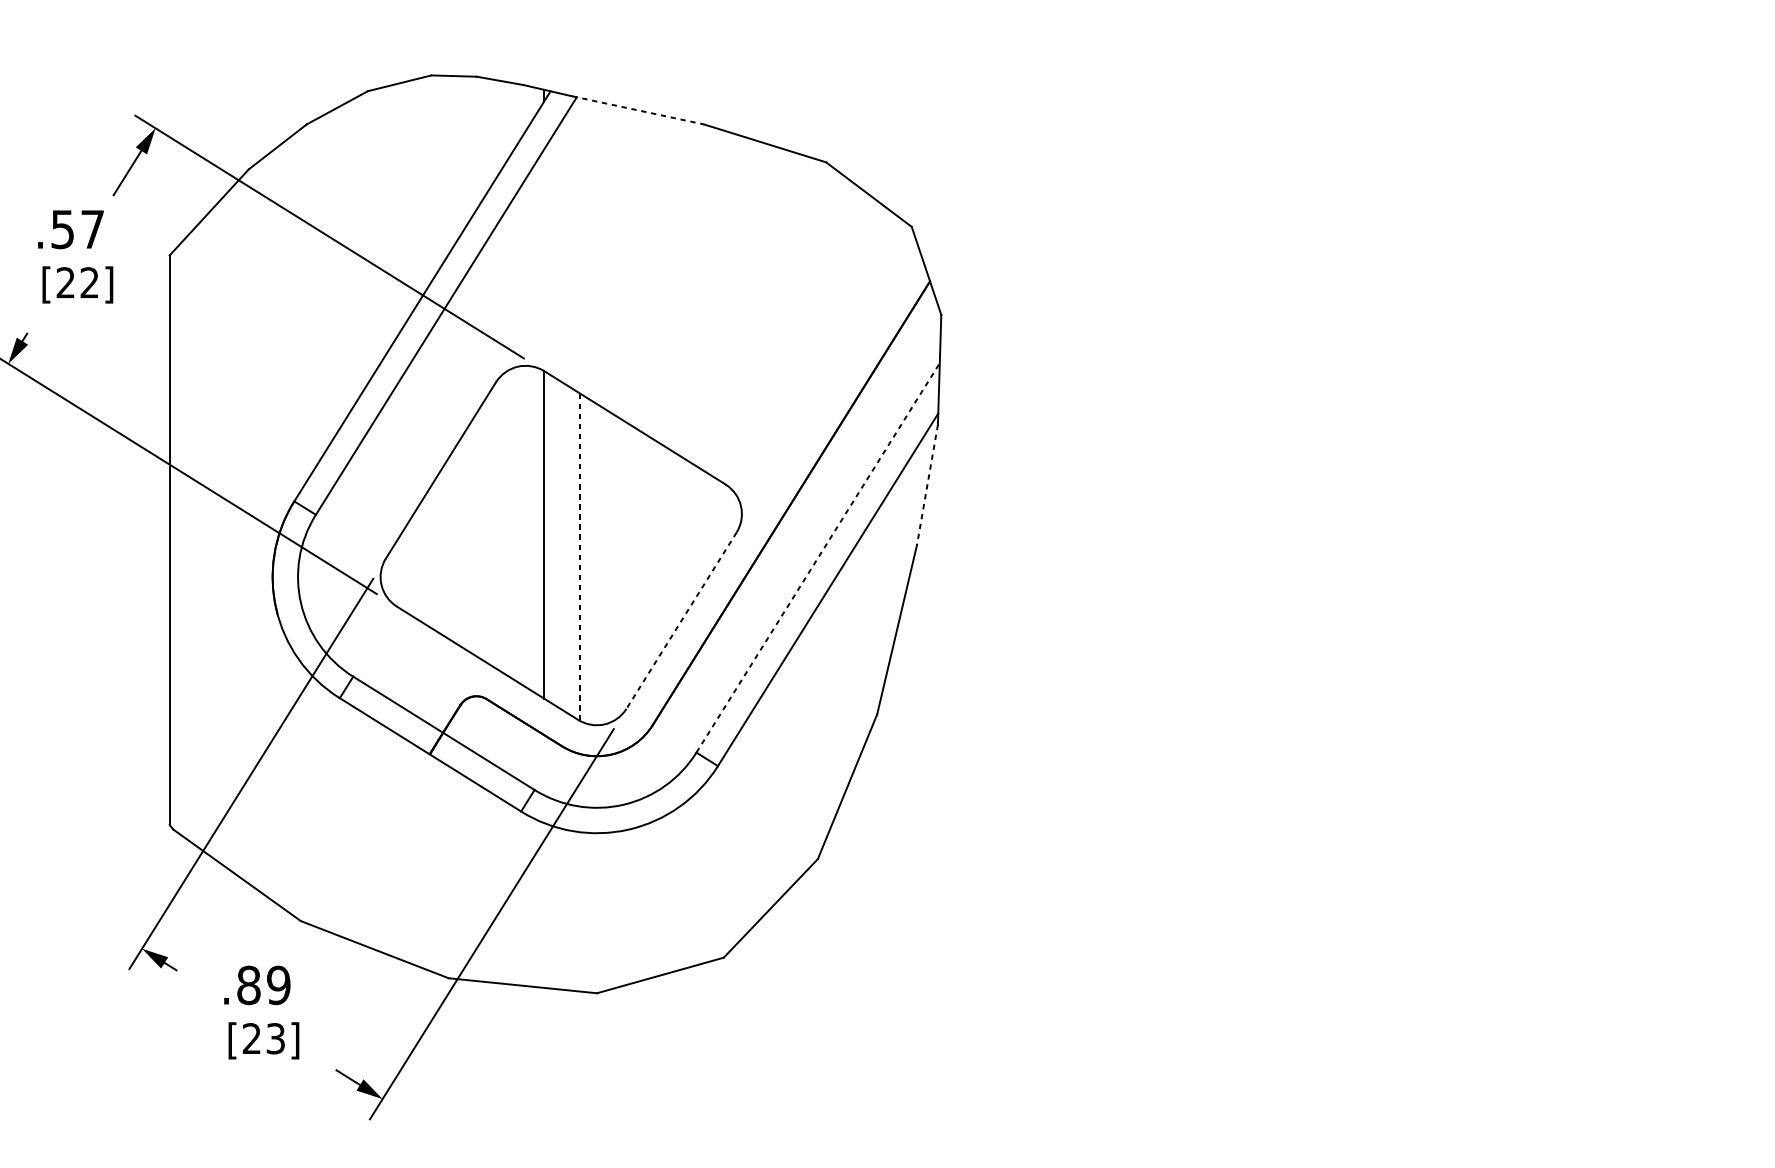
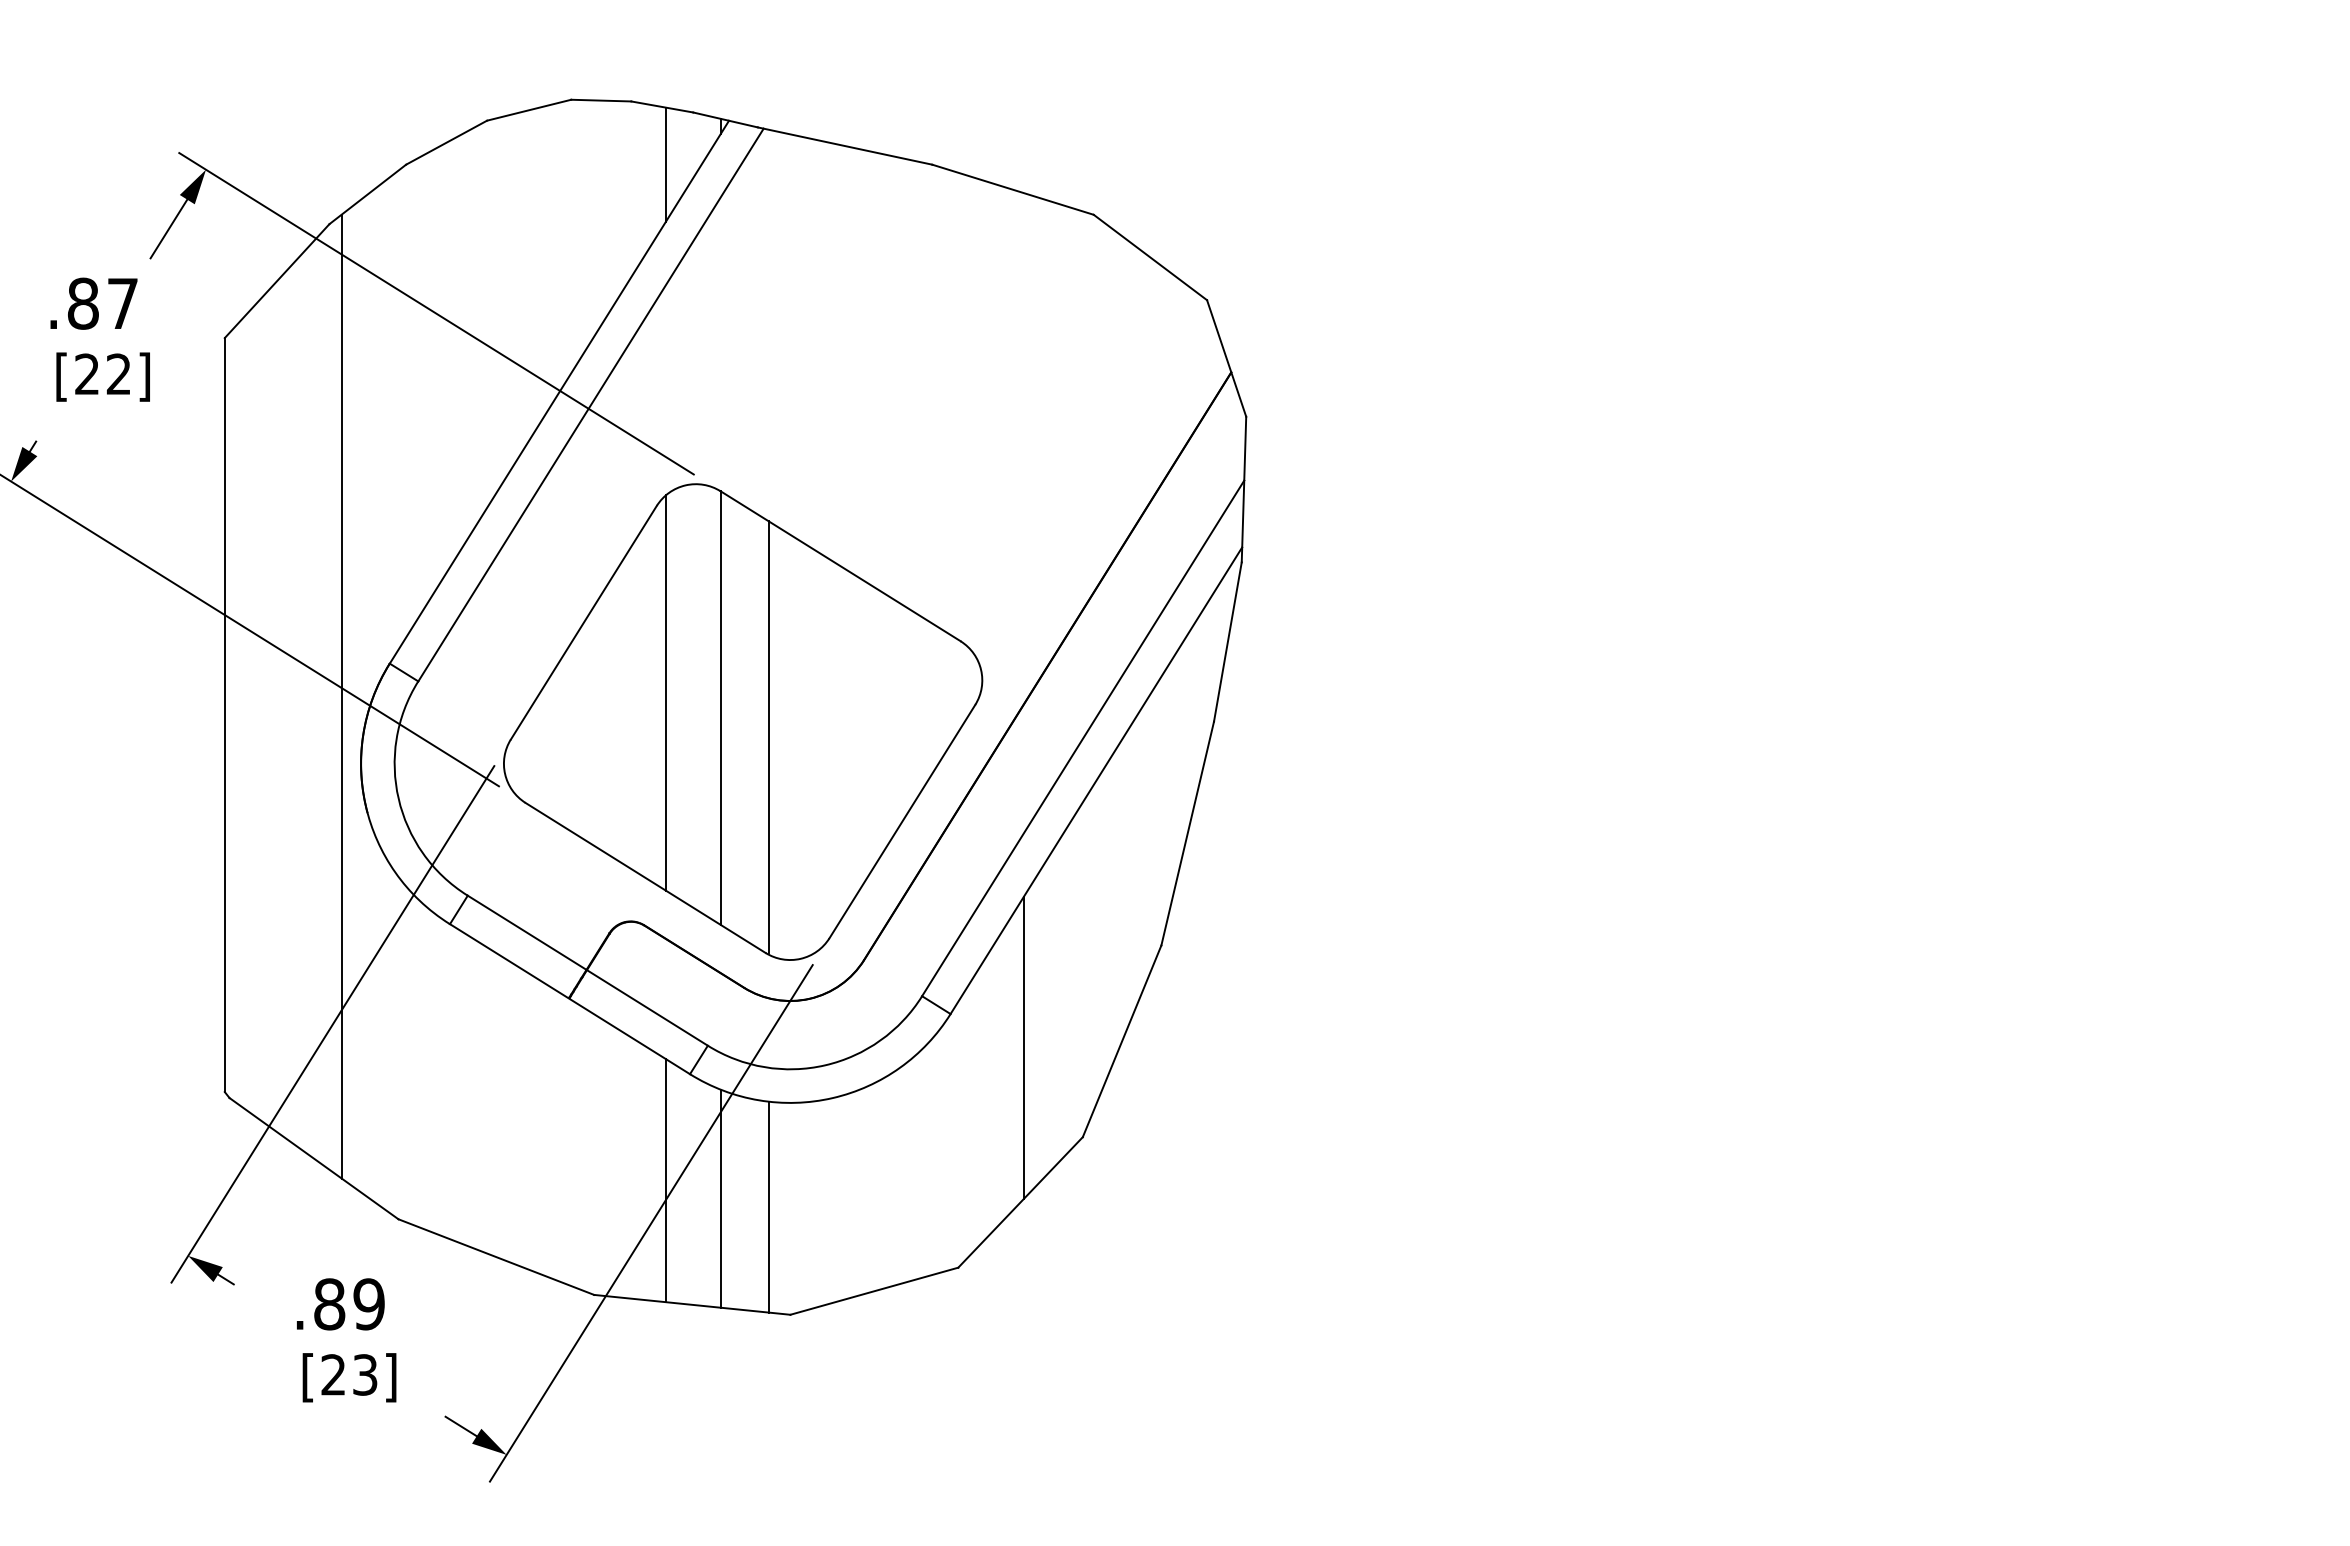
line: (638, 110) -> (845, 146), dashed -> solid
line: (503, 124) -> (666, 164), added
text: (62, 229) -> (83, 303), .57 -> .87
line: (927, 485) -> (1227, 642), dashed -> solid
line: (503, 523) -> (666, 692), added
line: (257, 526) -> (341, 696), added
line: (580, 557) -> (768, 737), dashed -> solid
line: (818, 557) -> (1083, 738), dashed -> solid
line: (681, 620) -> (902, 821), dashed -> solid
line: (773, 791) -> (1024, 1047), added
line: (503, 891) -> (666, 1180), added
line: (544, 905) -> (720, 1198), added
line: (580, 911) -> (768, 1206), added

